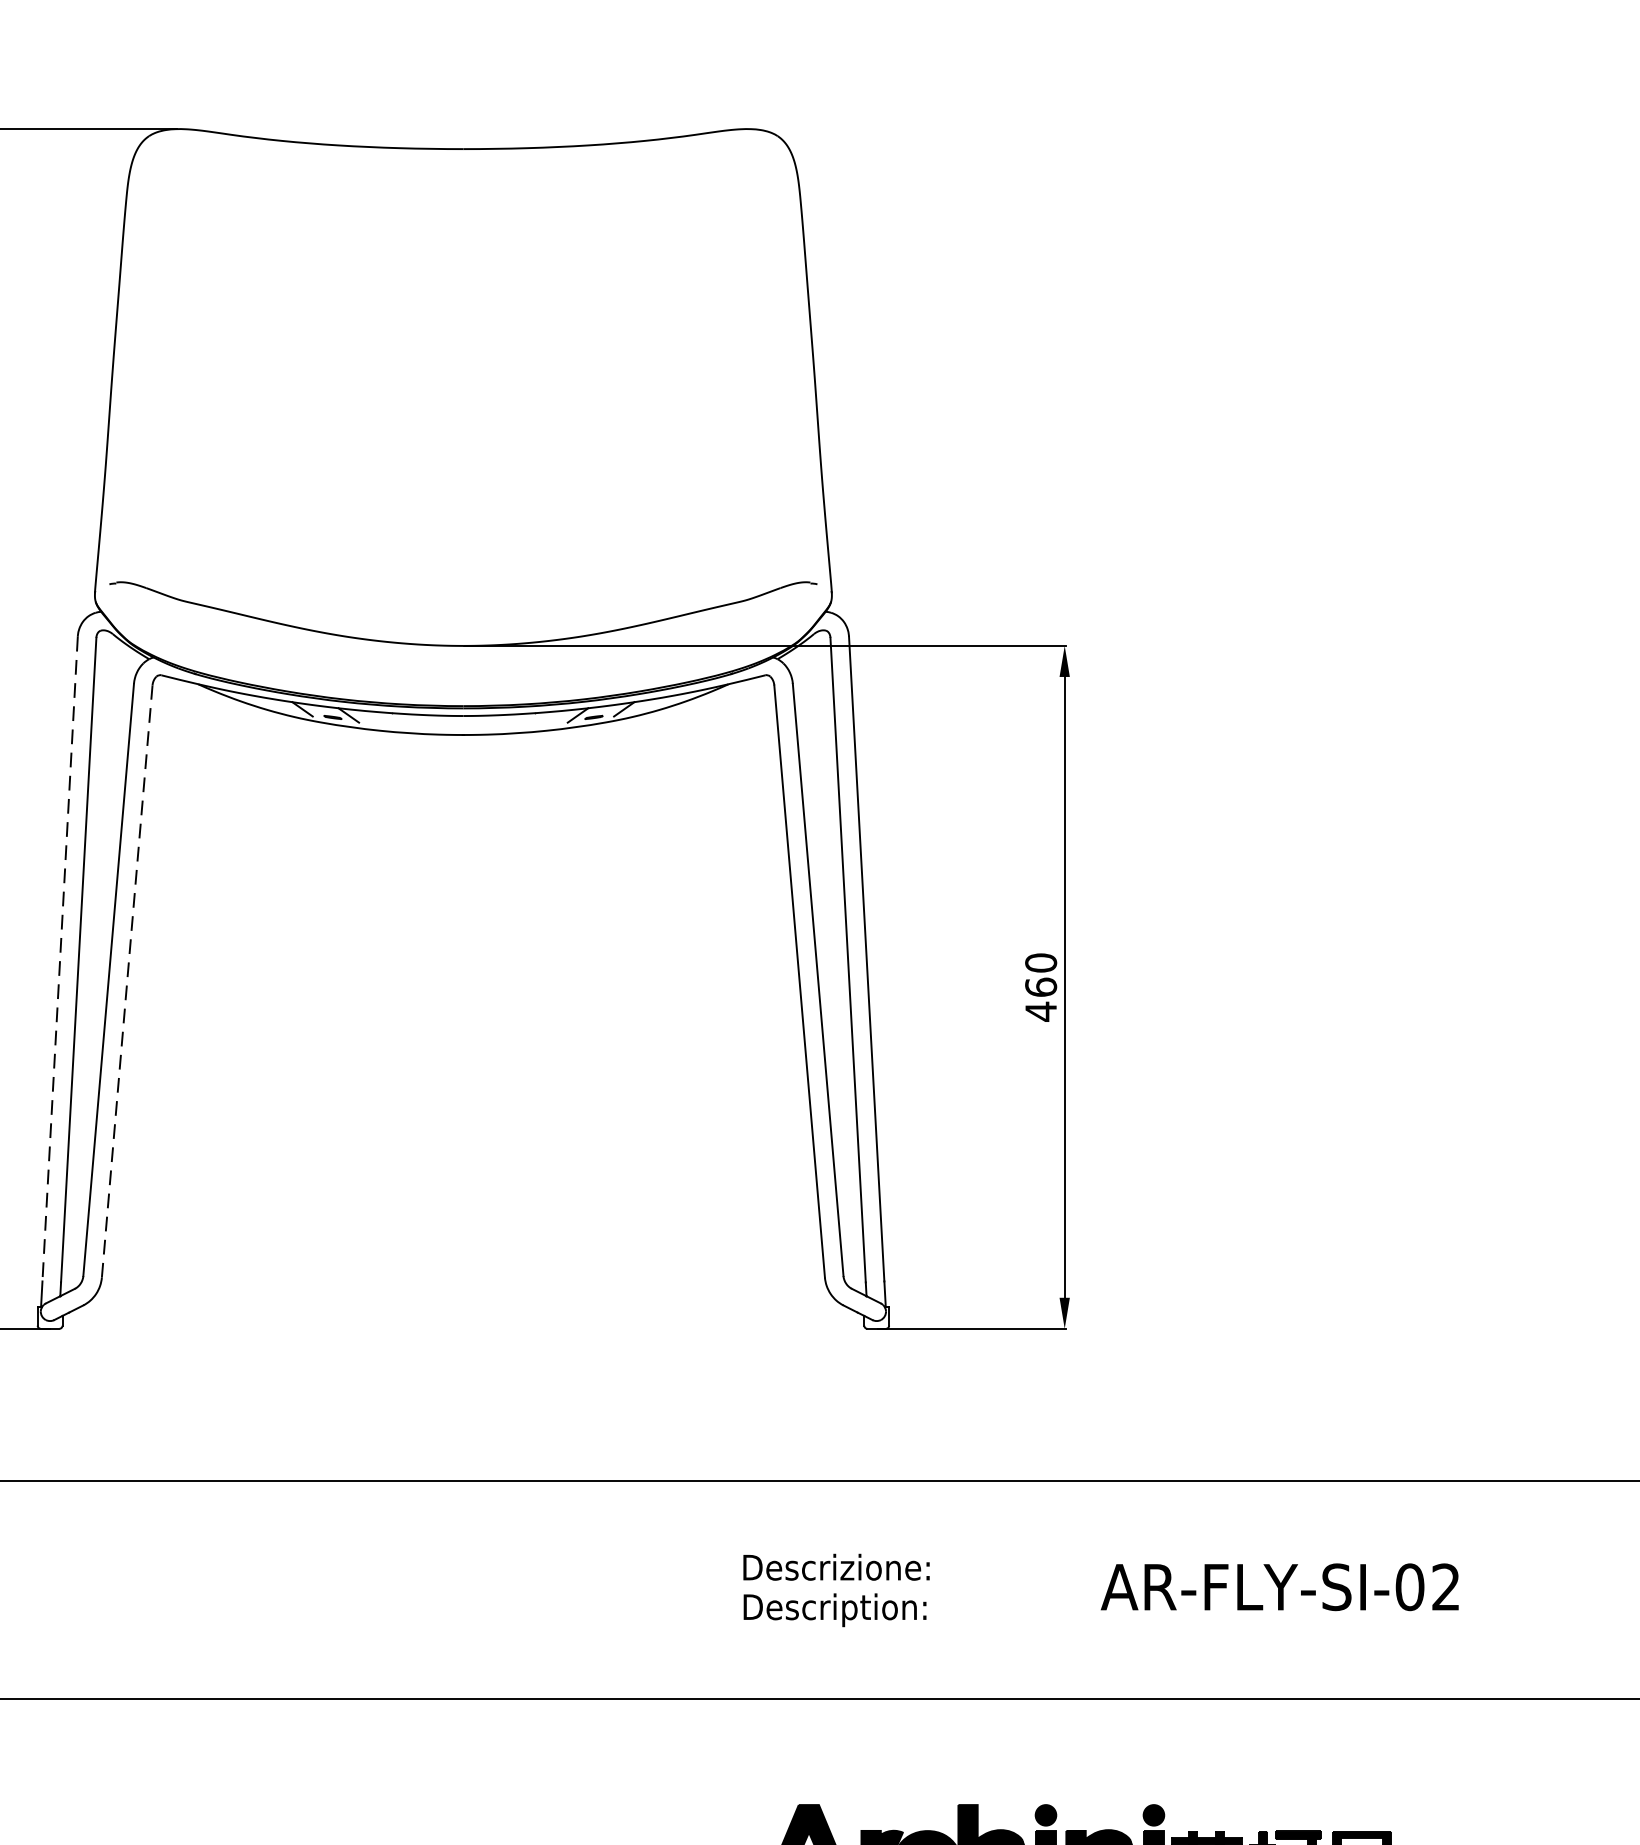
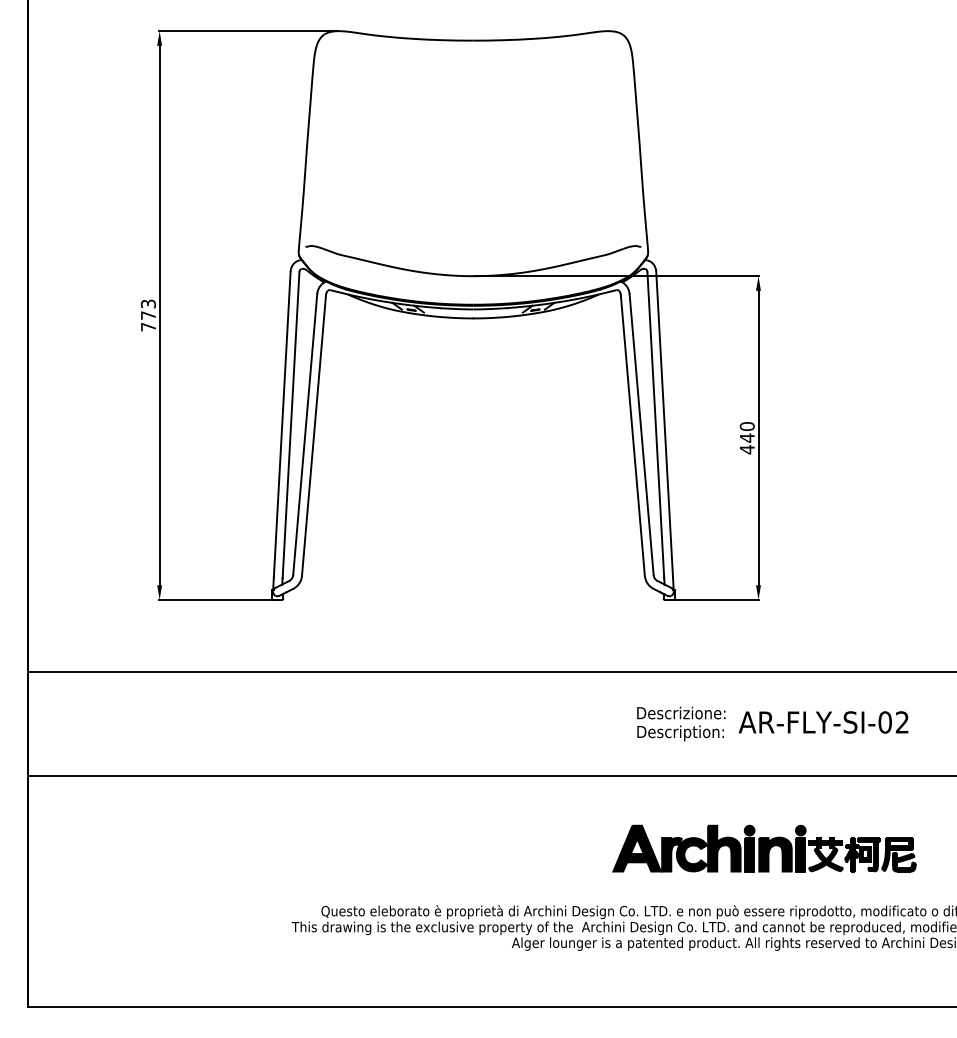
line: (60, 960) -> (282, 425), dashed -> solid
line: (128, 981) -> (314, 435), dashed -> solid
text: (1039, 986) -> (746, 437), 460 -> 440
text: (1279, 1587) -> (823, 722), moved
text: (836, 1589) -> (681, 723), moved

